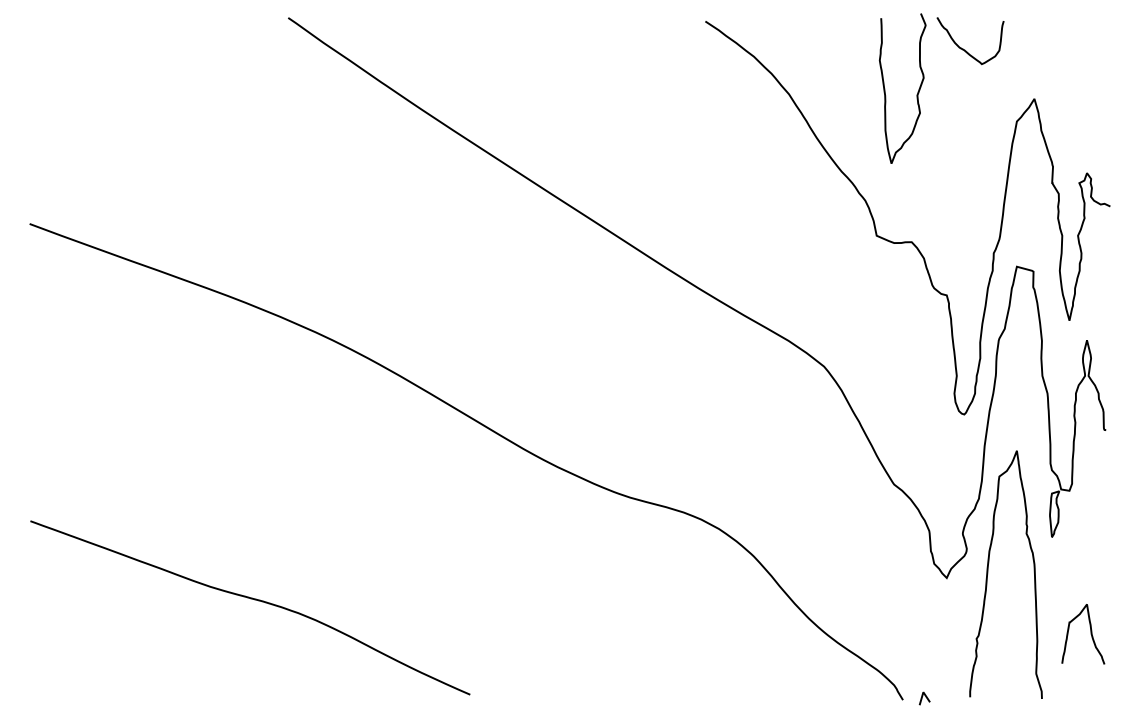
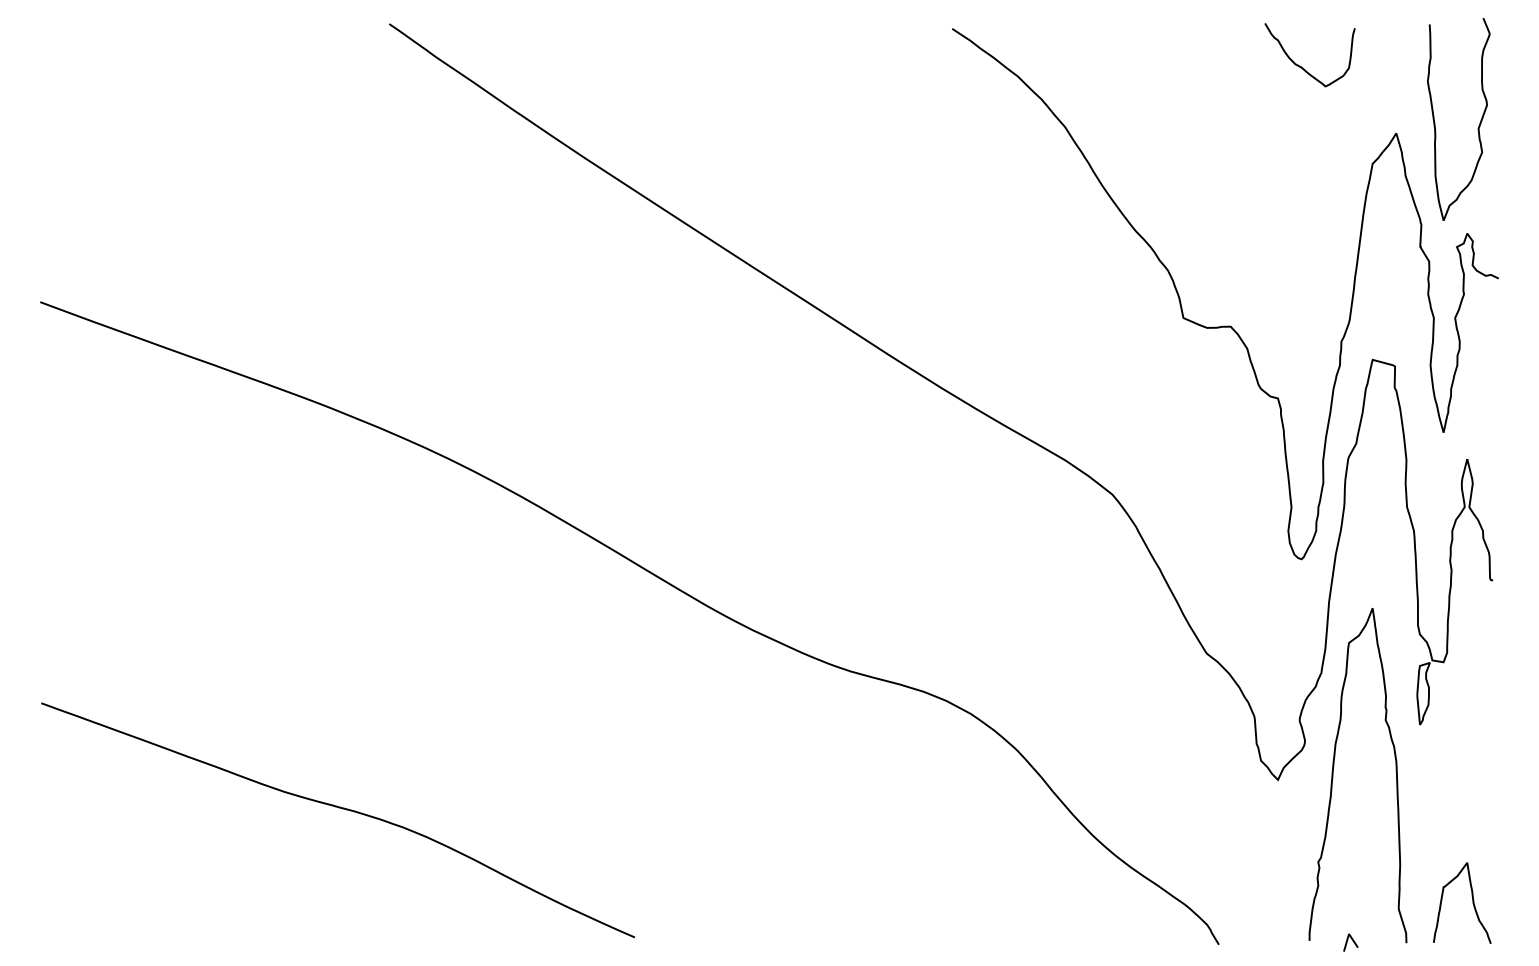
curve: (916, 94) -> (1477, 127), moved
curve: (1090, 634) -> (1471, 903), moved
line: (925, 697) -> (1351, 941), moved

